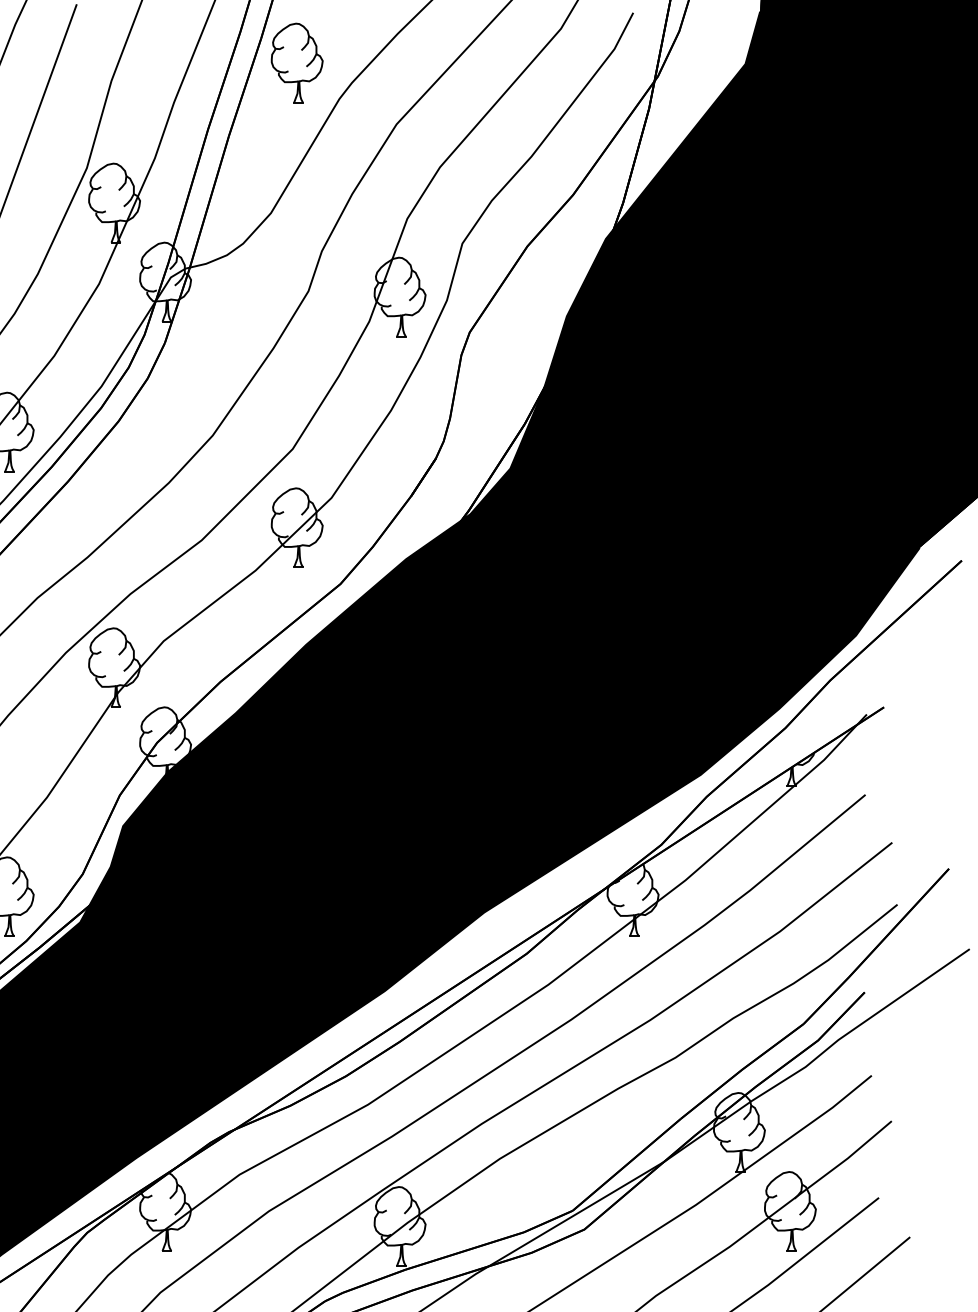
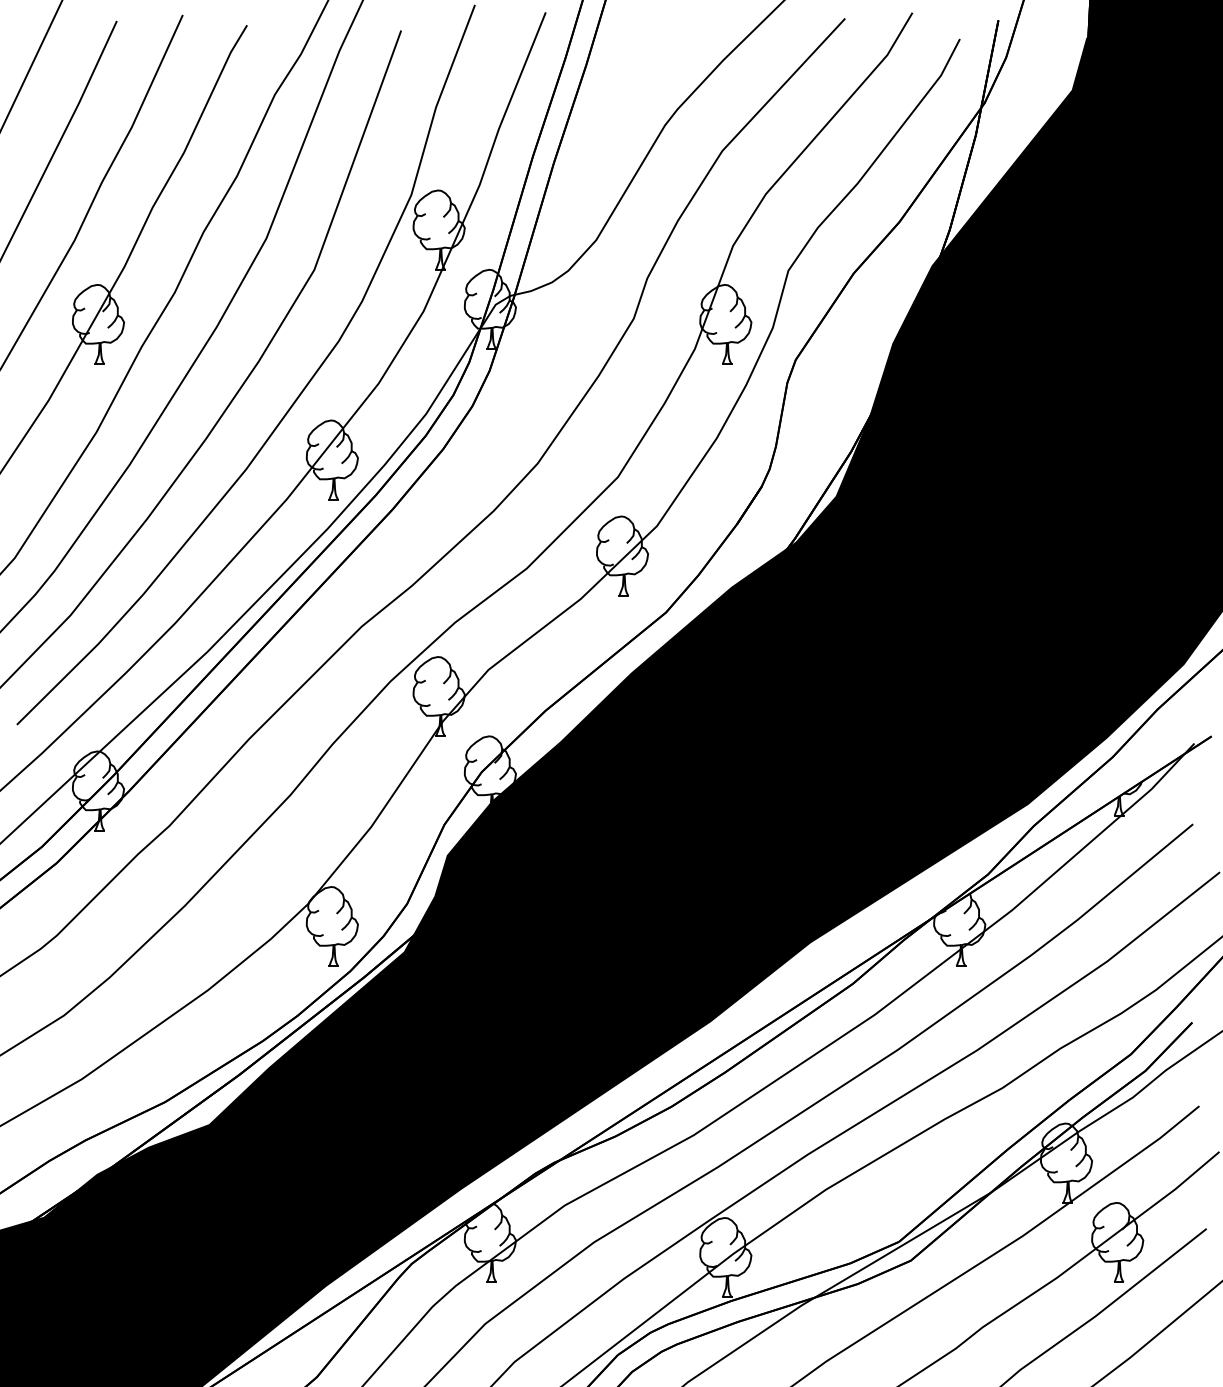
part: (297, 63) -> (622, 89), removed

